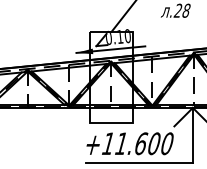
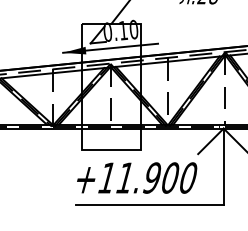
text: (141, 143) -> (152, 177), +11.600 -> +11.900

